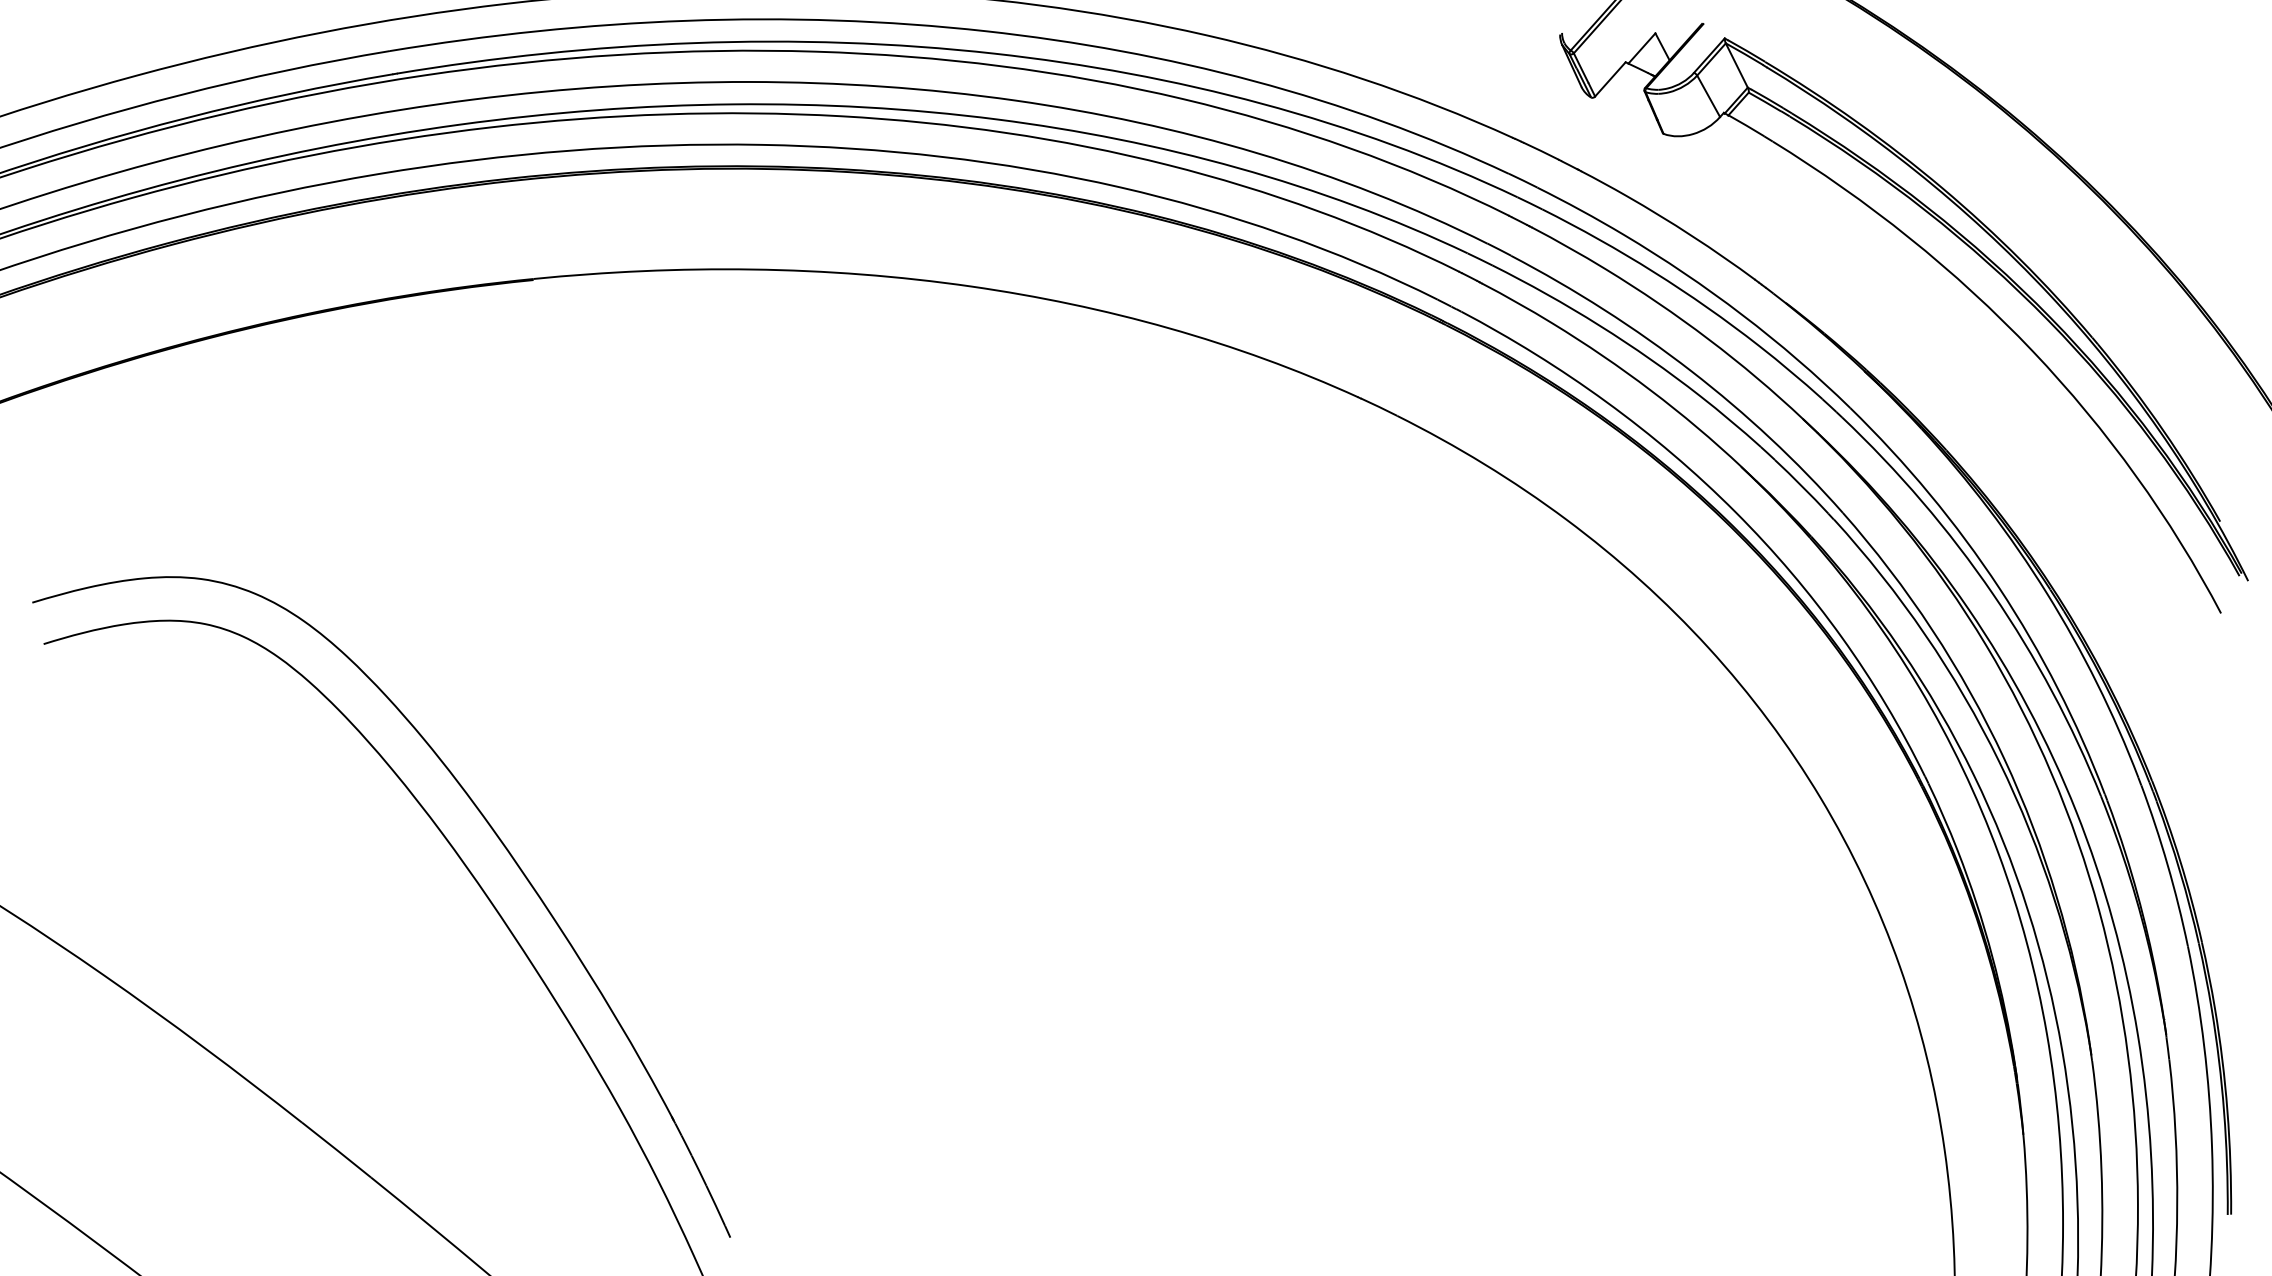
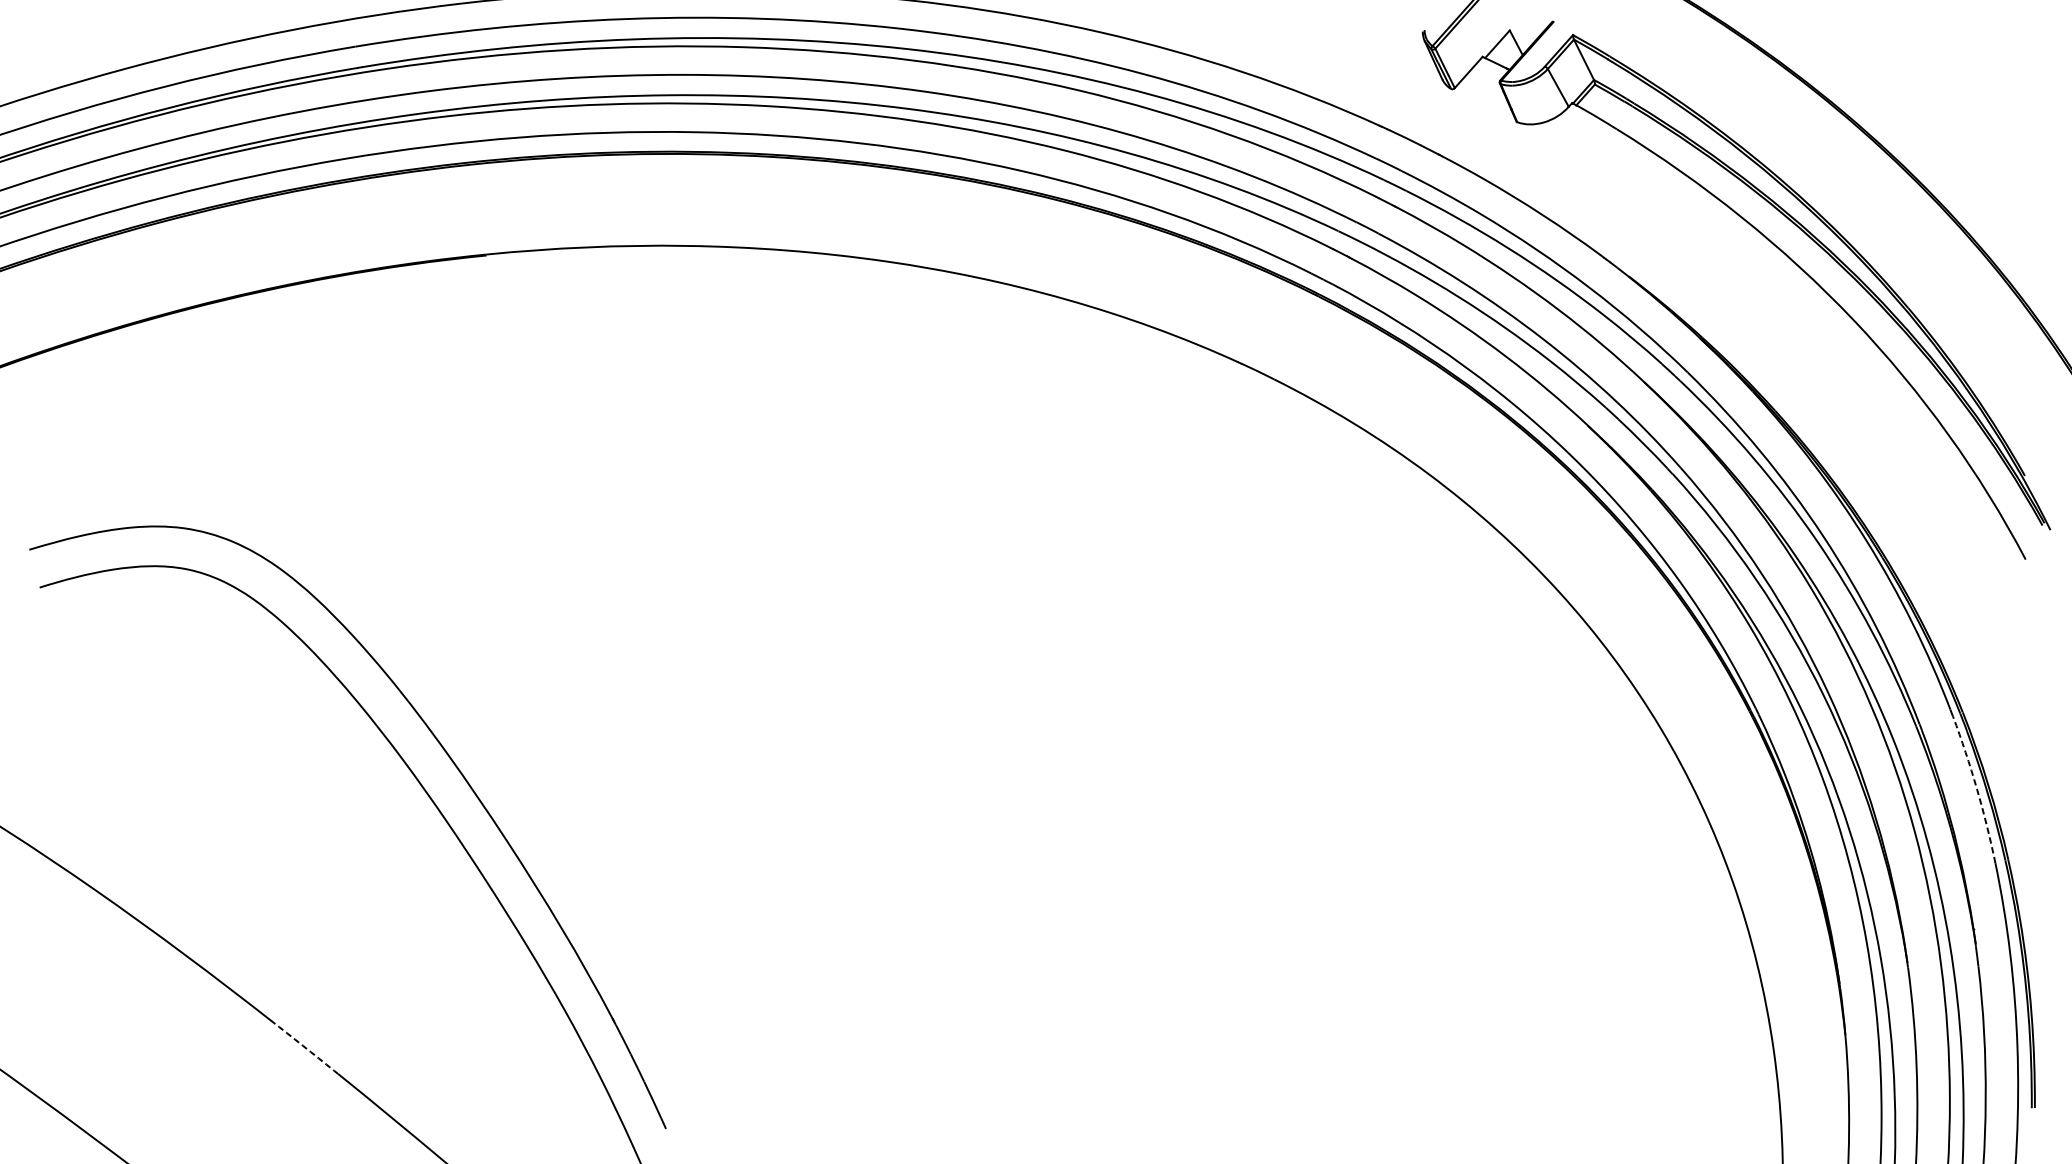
arc: (2167, 864) -> (1976, 788), solid -> dashed
arc: (336, 1149) -> (306, 1048), solid -> dashed

